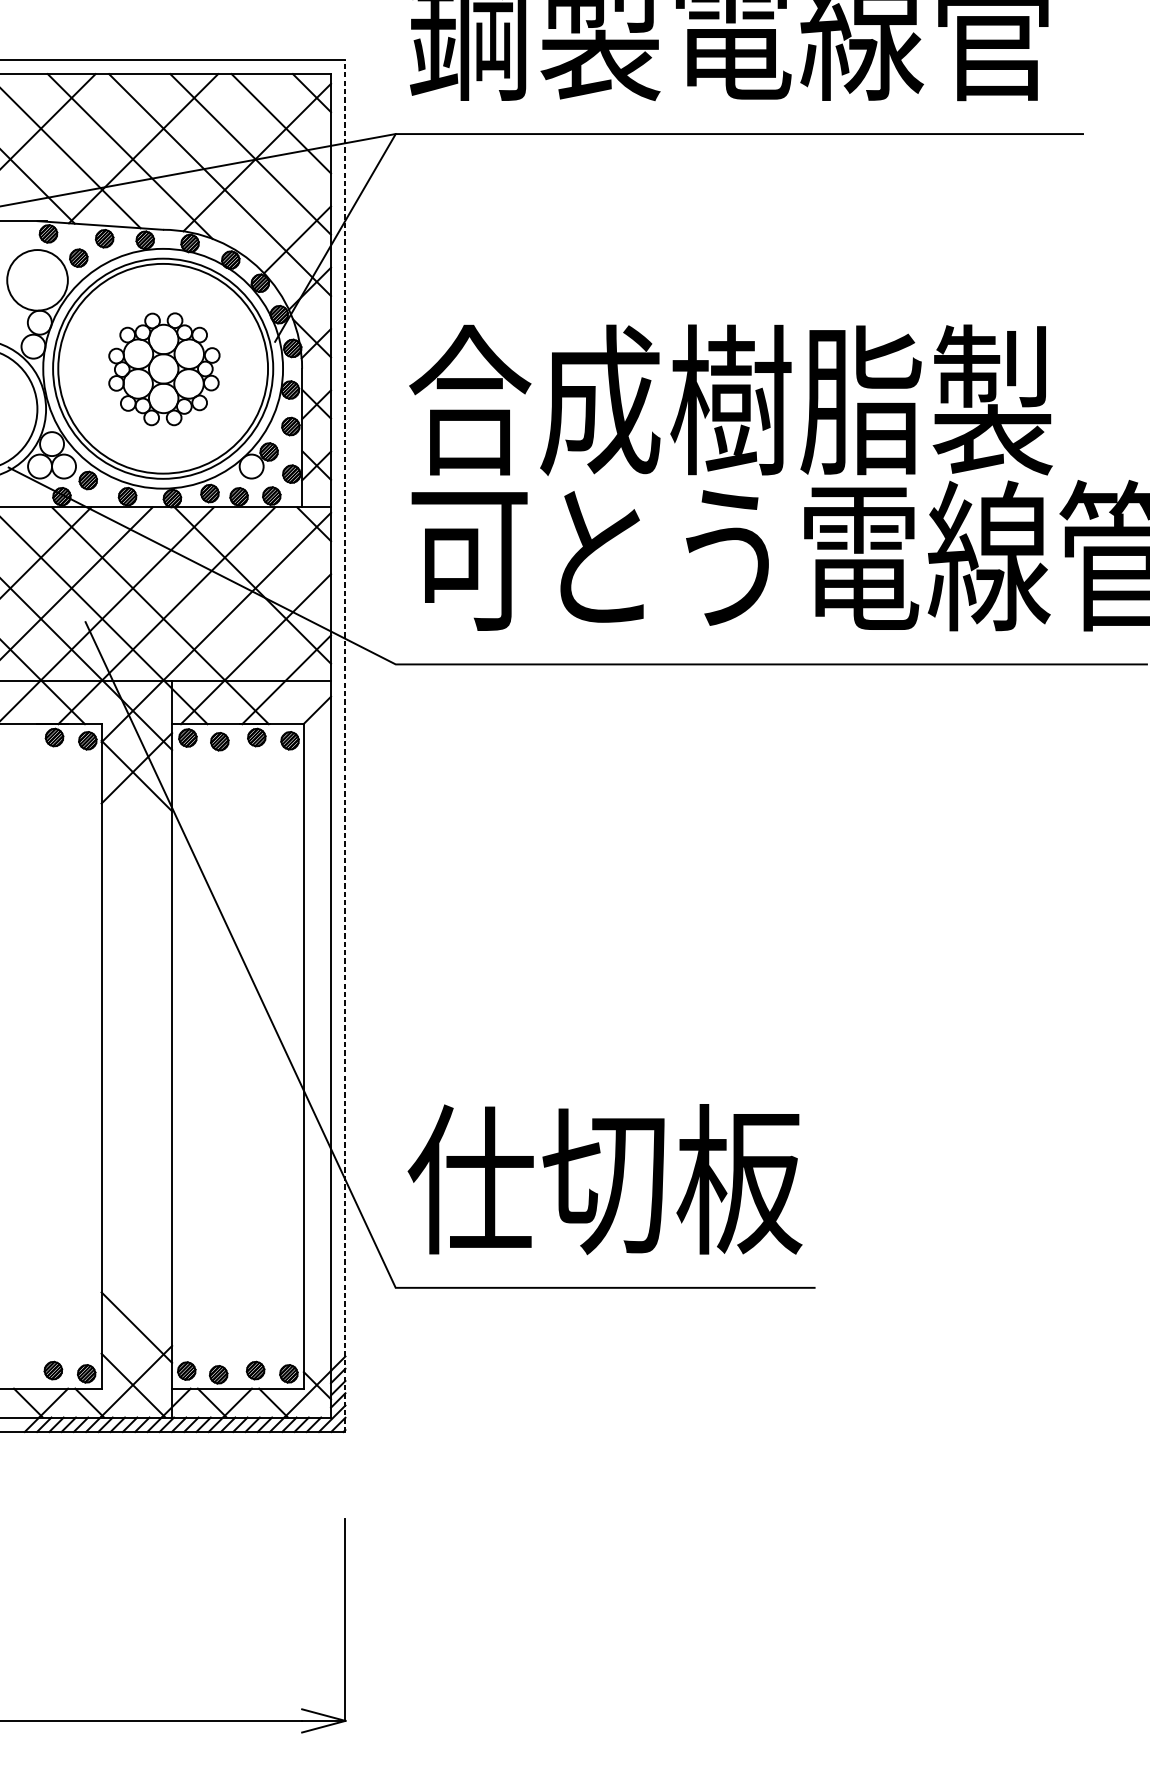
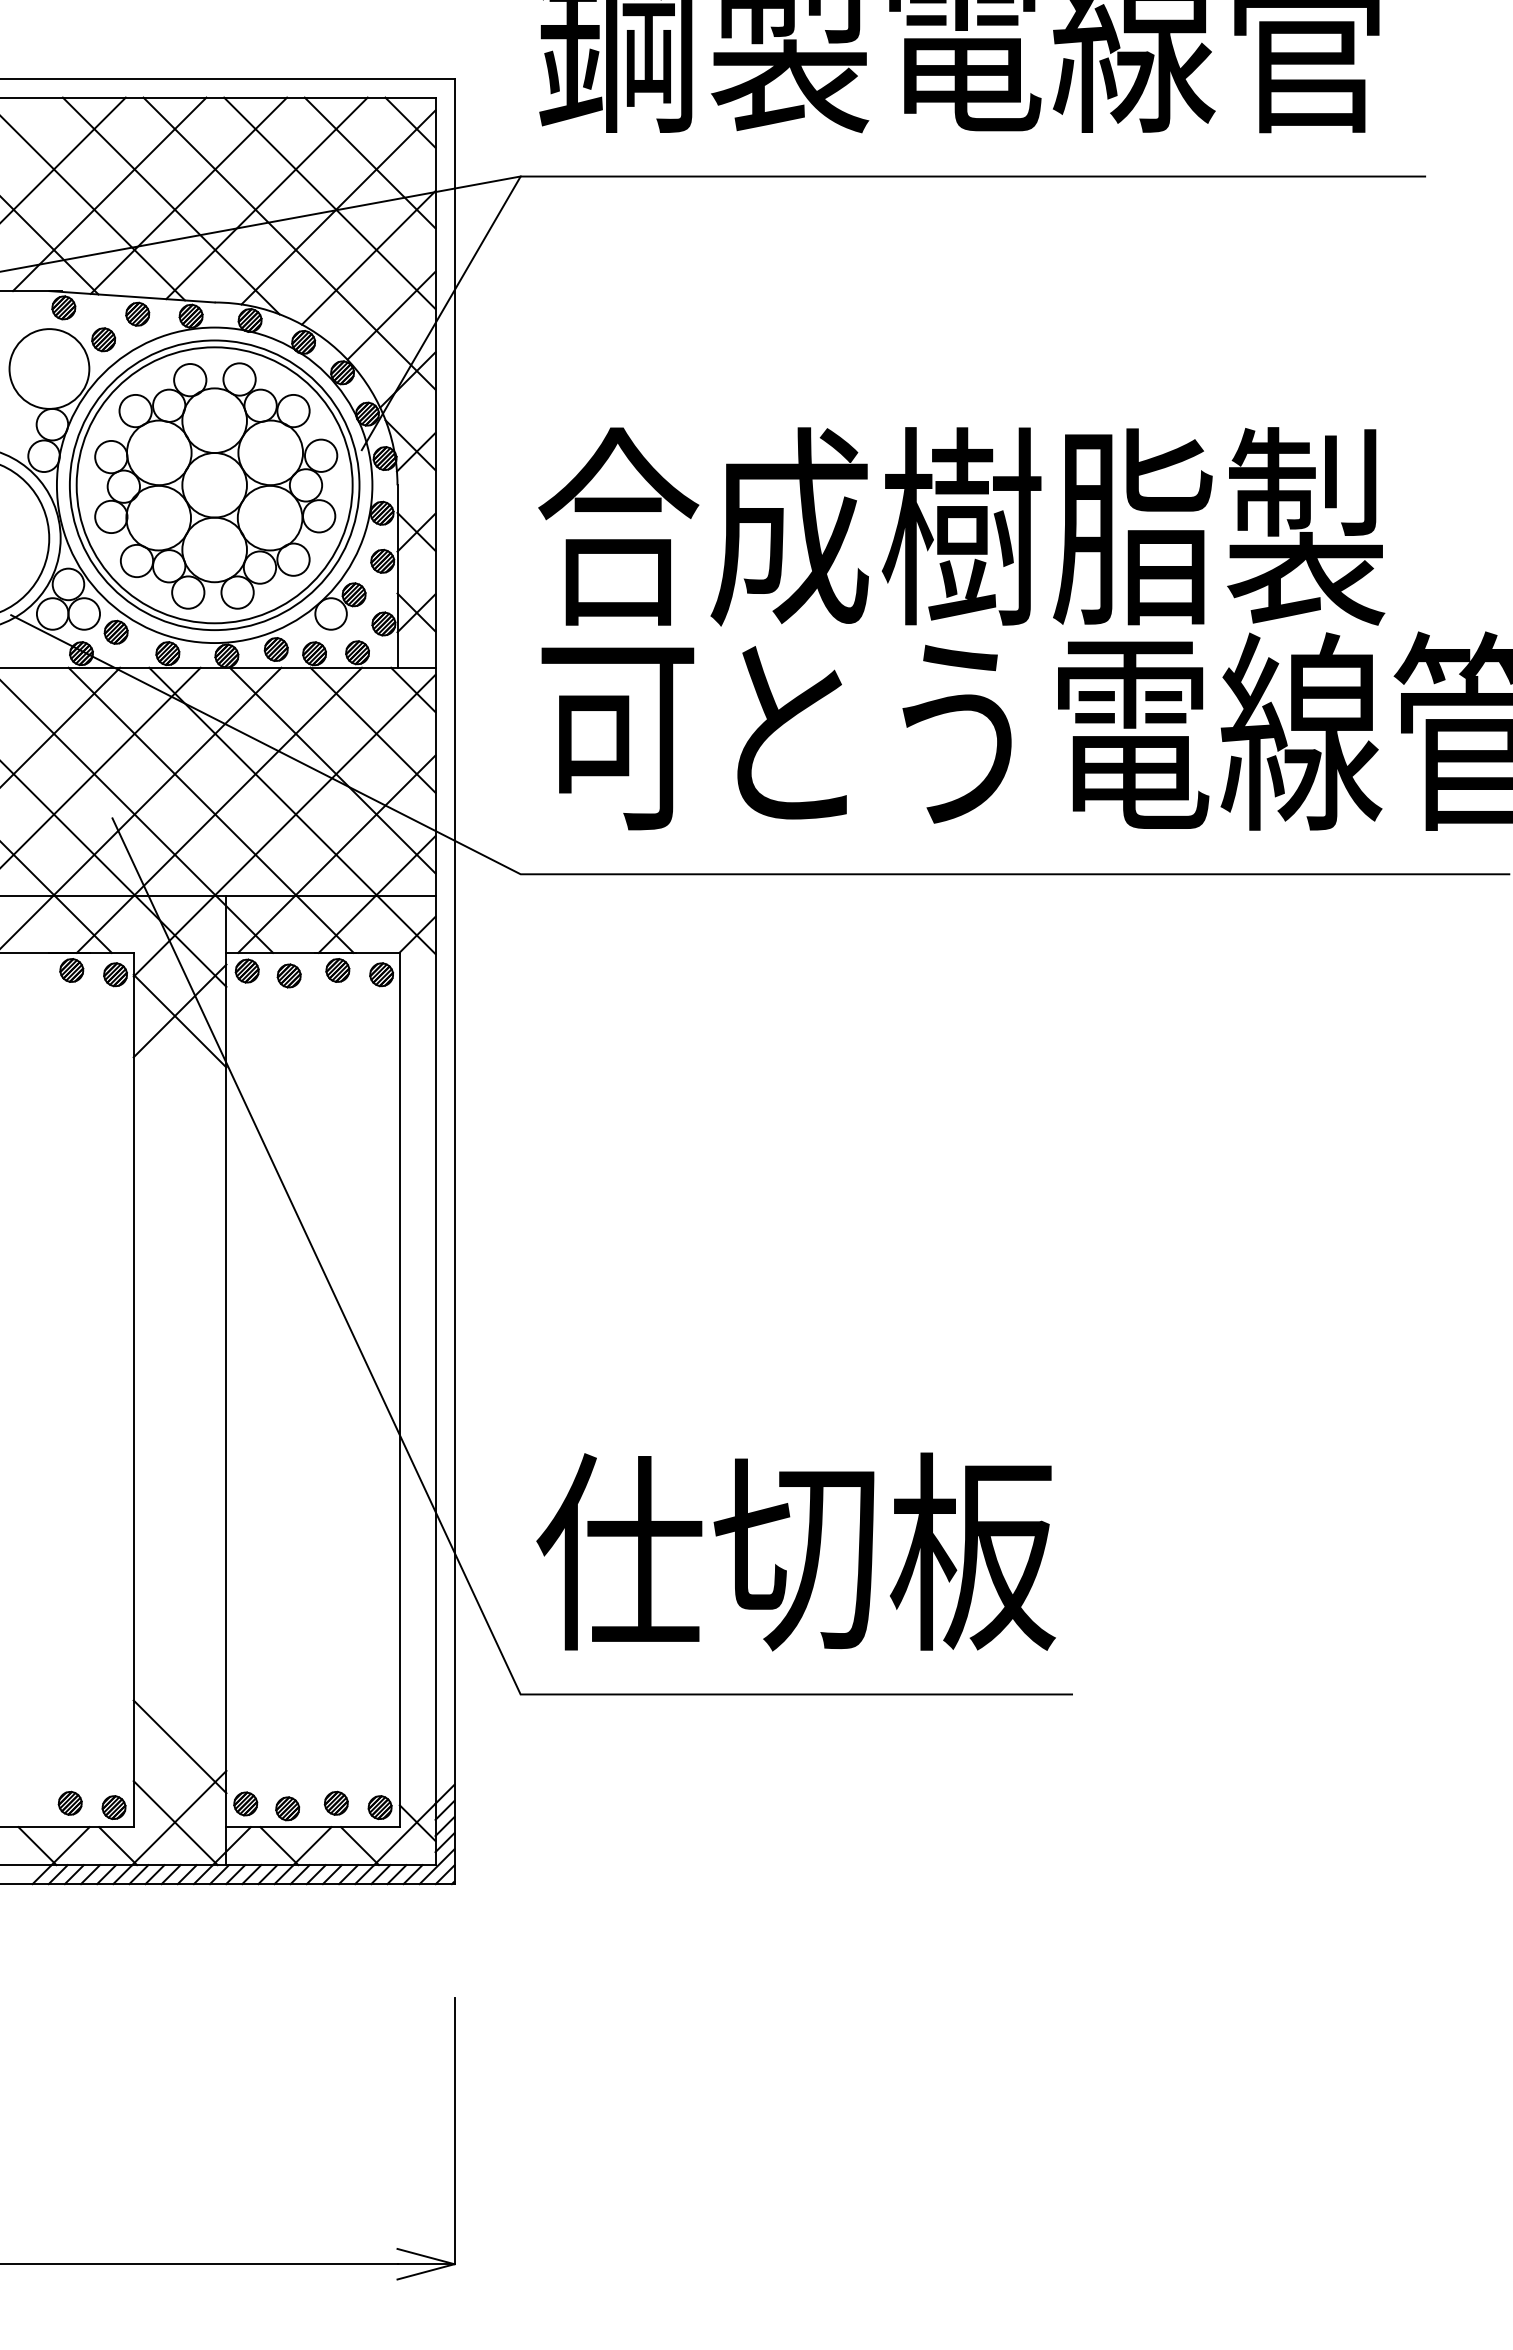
line: (83, 147) -> (109, 194), added
line: (202, 150) -> (266, 198), added
line: (280, 195) -> (368, 257), added
part: (164, 368) -> (216, 485), size x1.67
line: (283, 554) -> (372, 729), added
line: (222, 615) -> (292, 810), added
line: (345, 745) -> (454, 981), dashed -> solid

